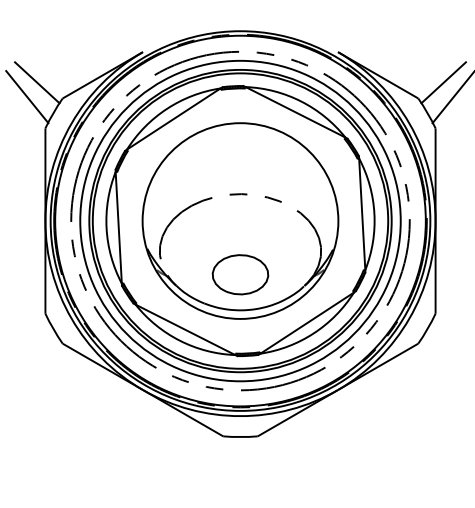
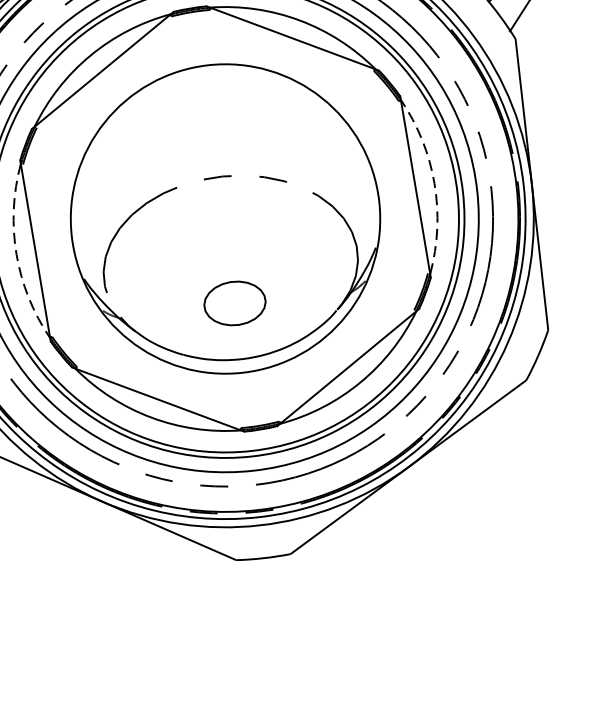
arc: (374, 213) -> (434, 183), solid -> dashed
arc: (106, 228) -> (16, 254), solid -> dashed
part: (240, 274) -> (234, 302), size x0.7

